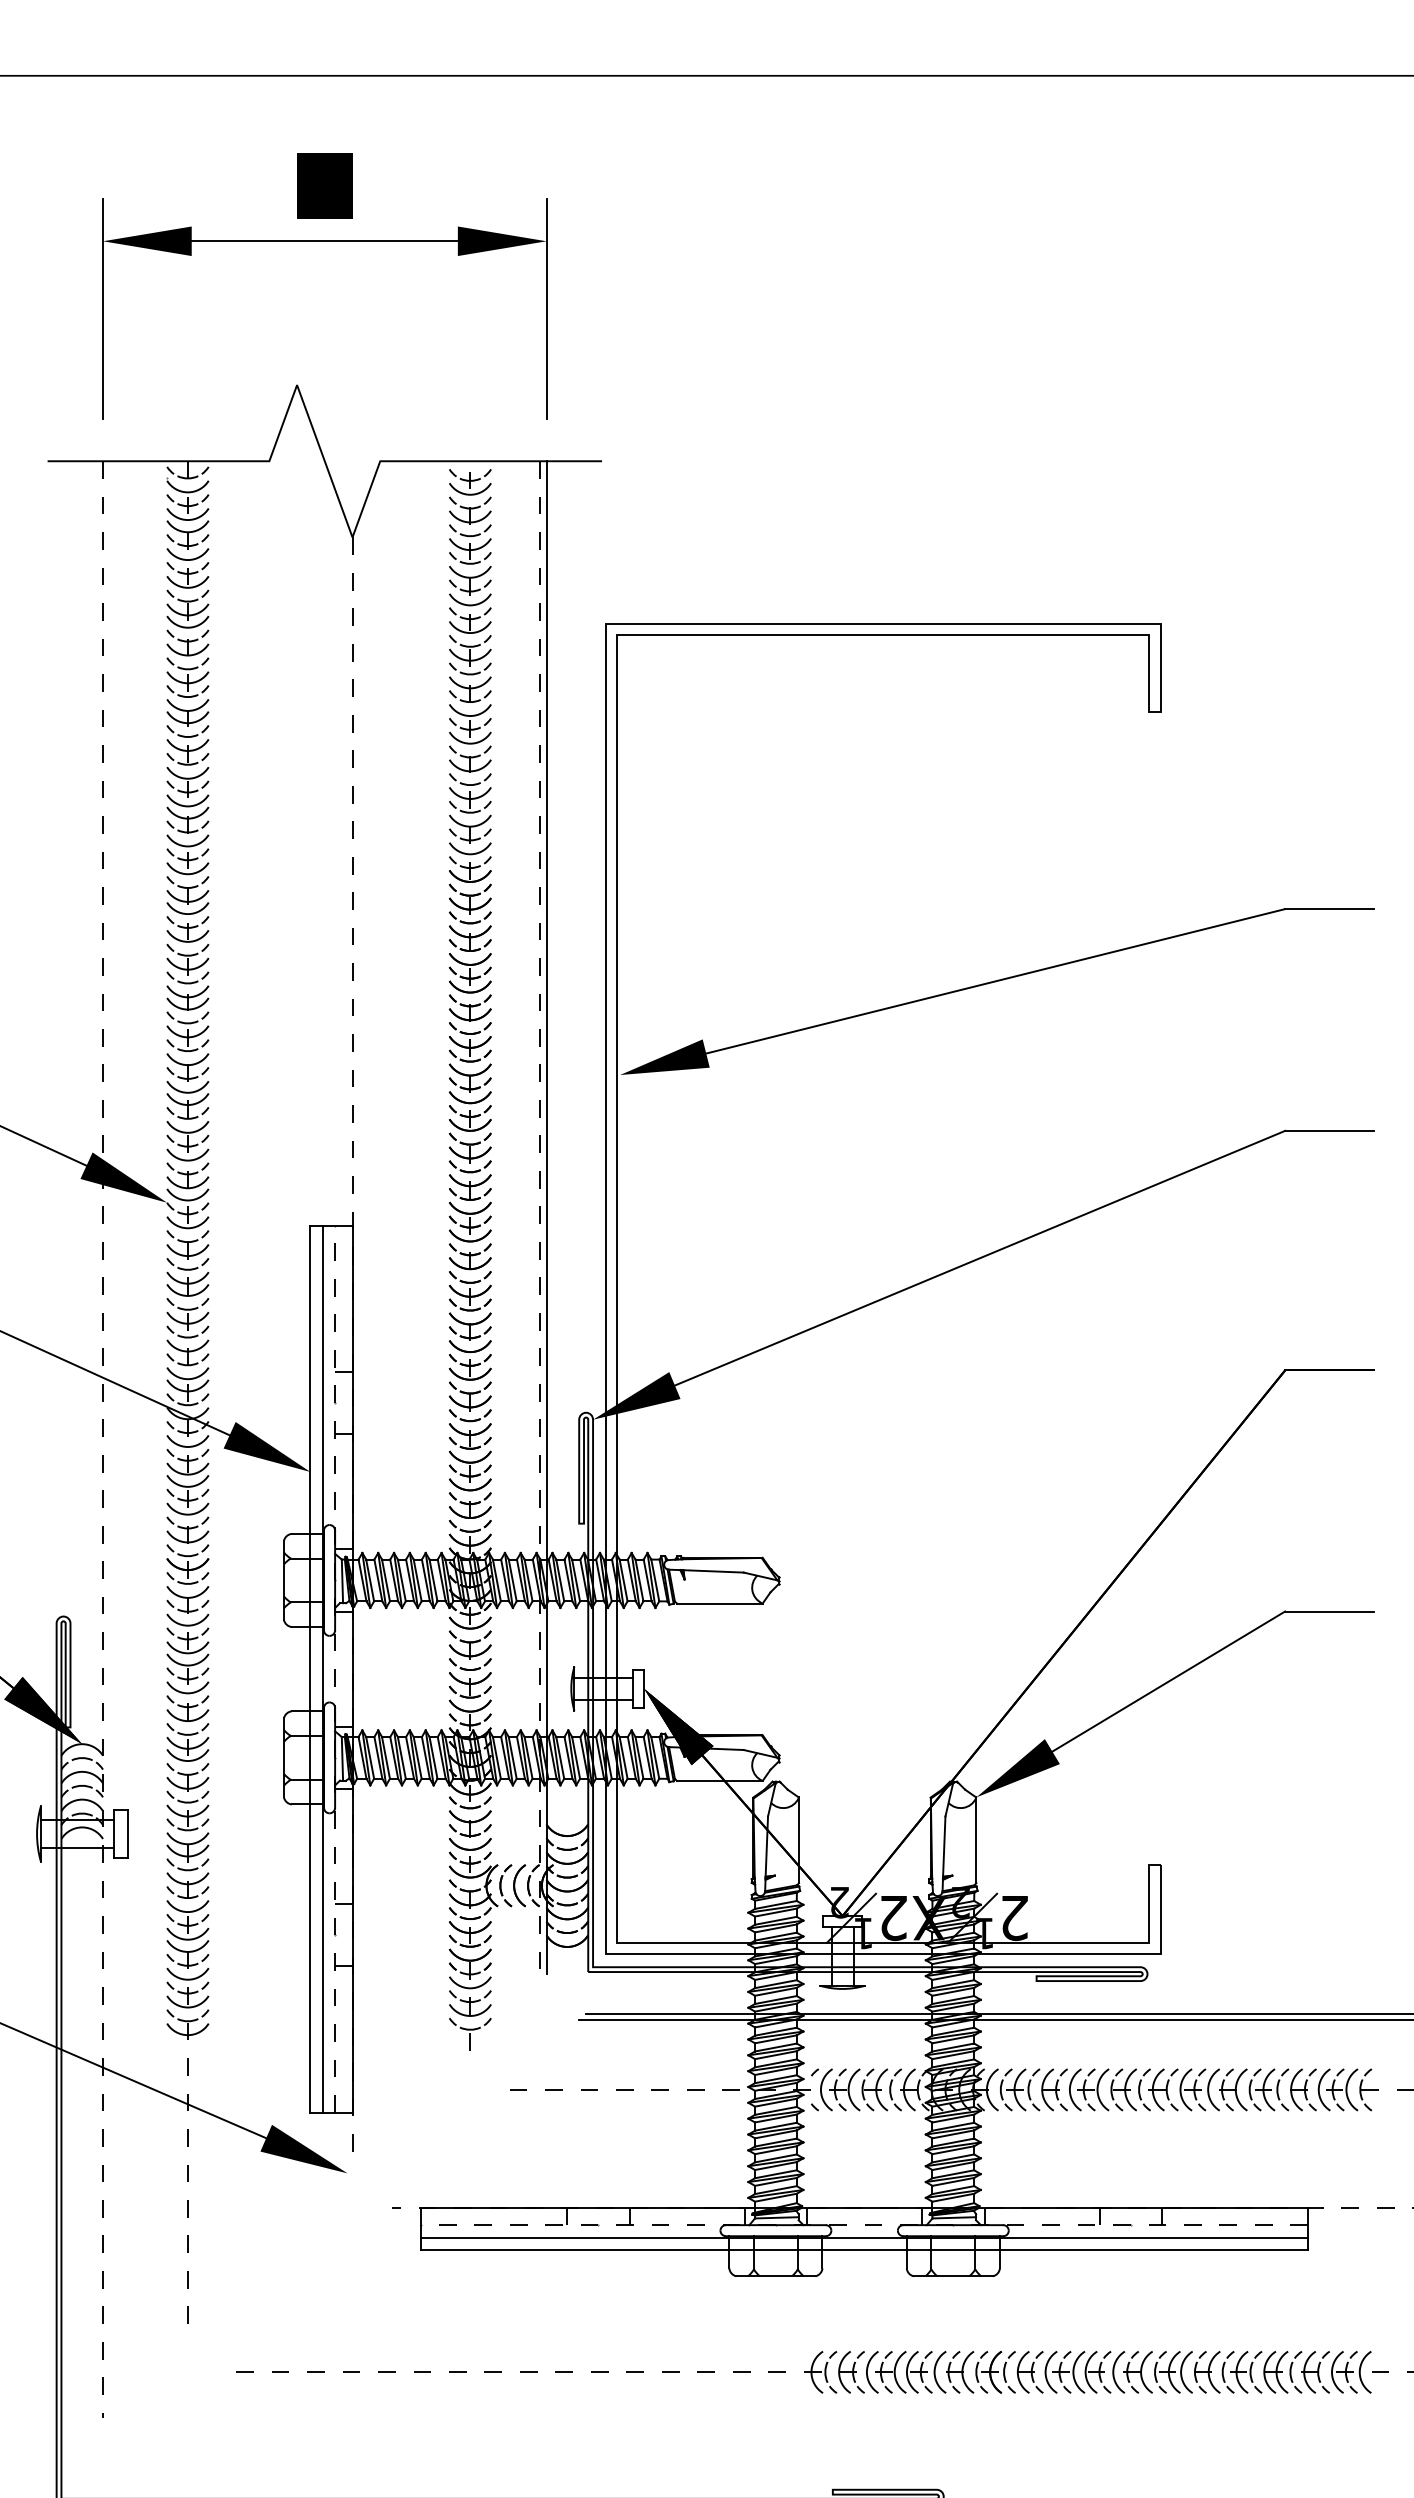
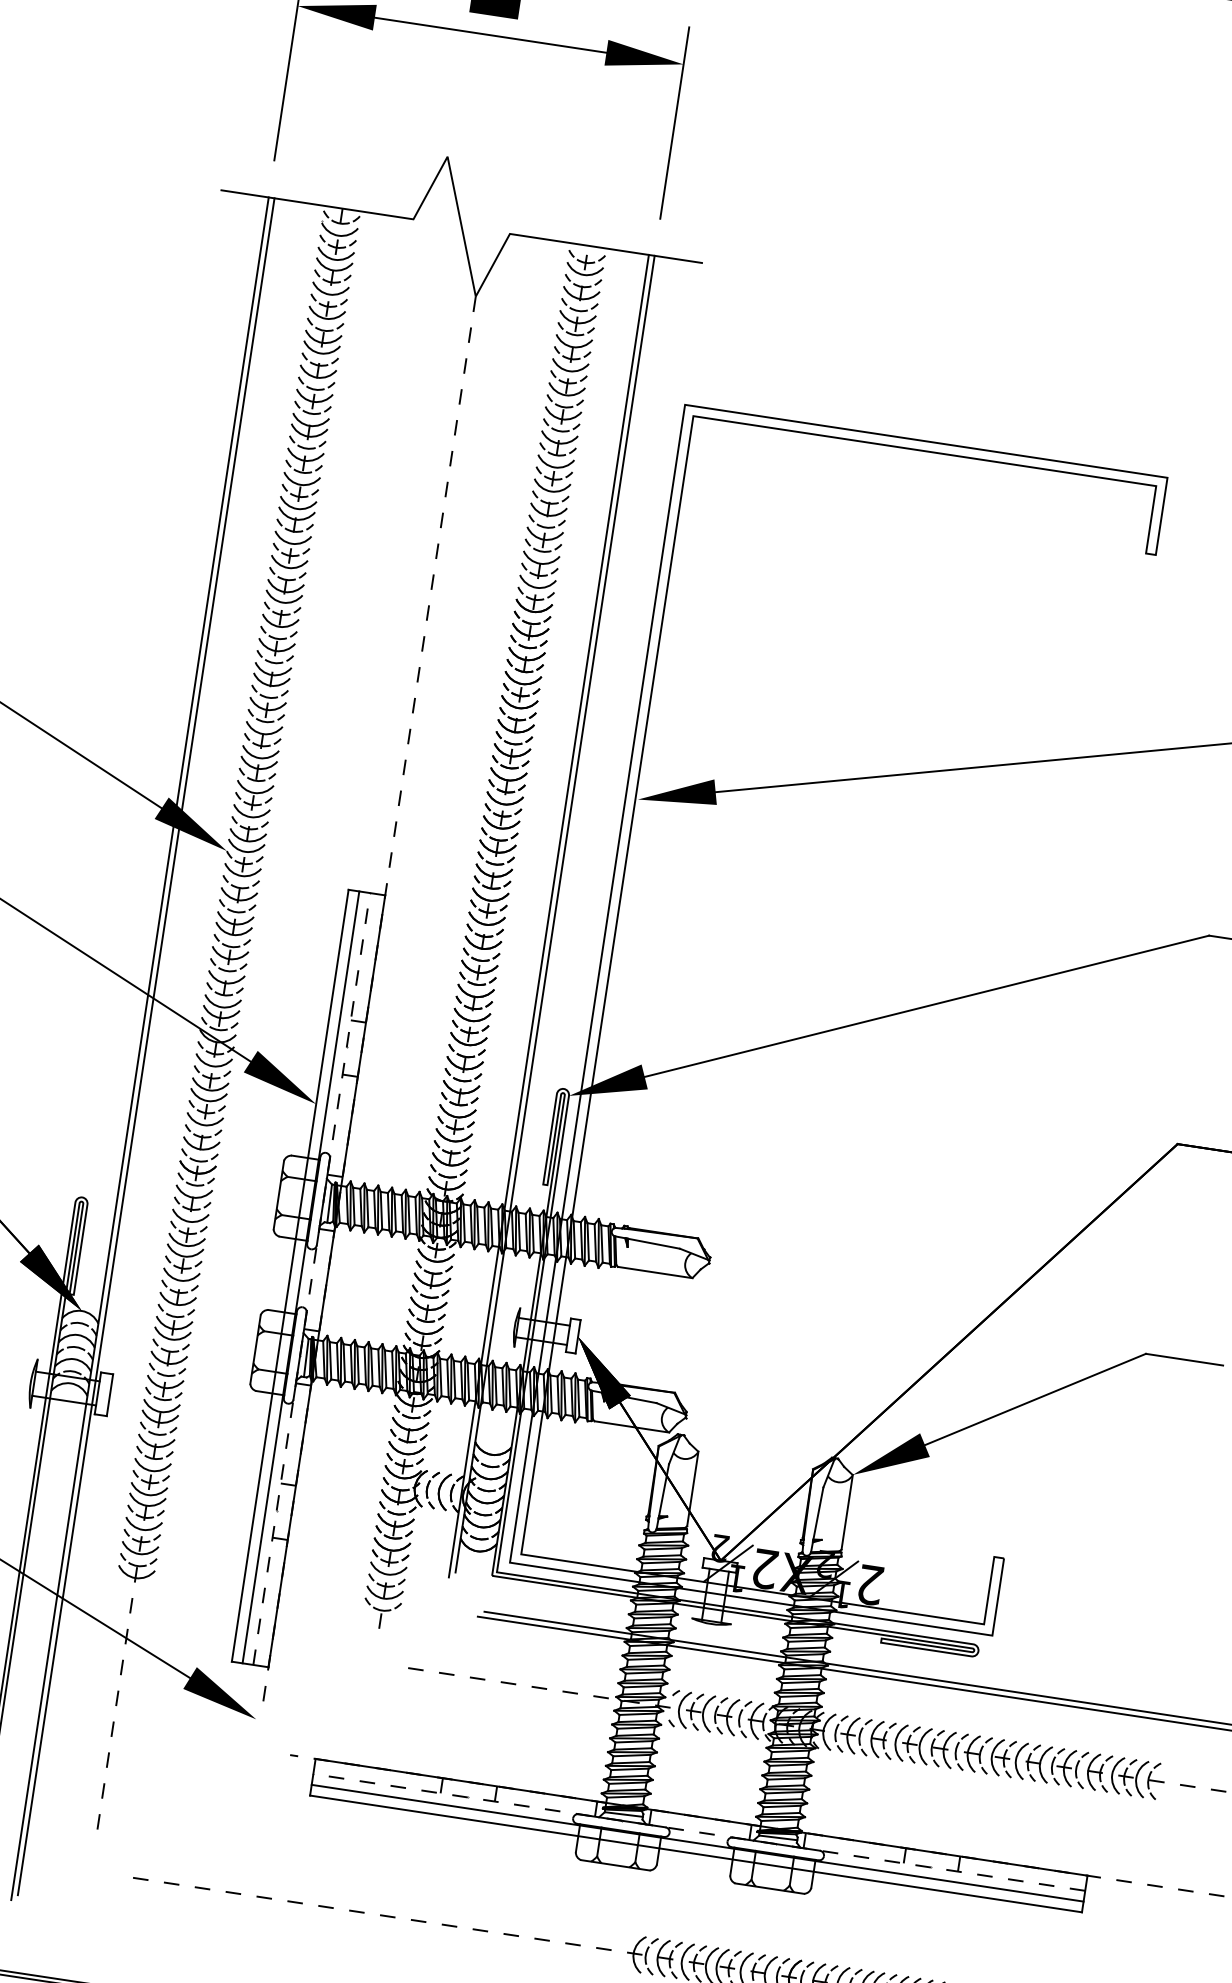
line: (539, 1221) -> (548, 916), dashed -> solid
line: (109, 1436) -> (146, 1046), added
line: (103, 1440) -> (140, 1049), dashed -> solid

